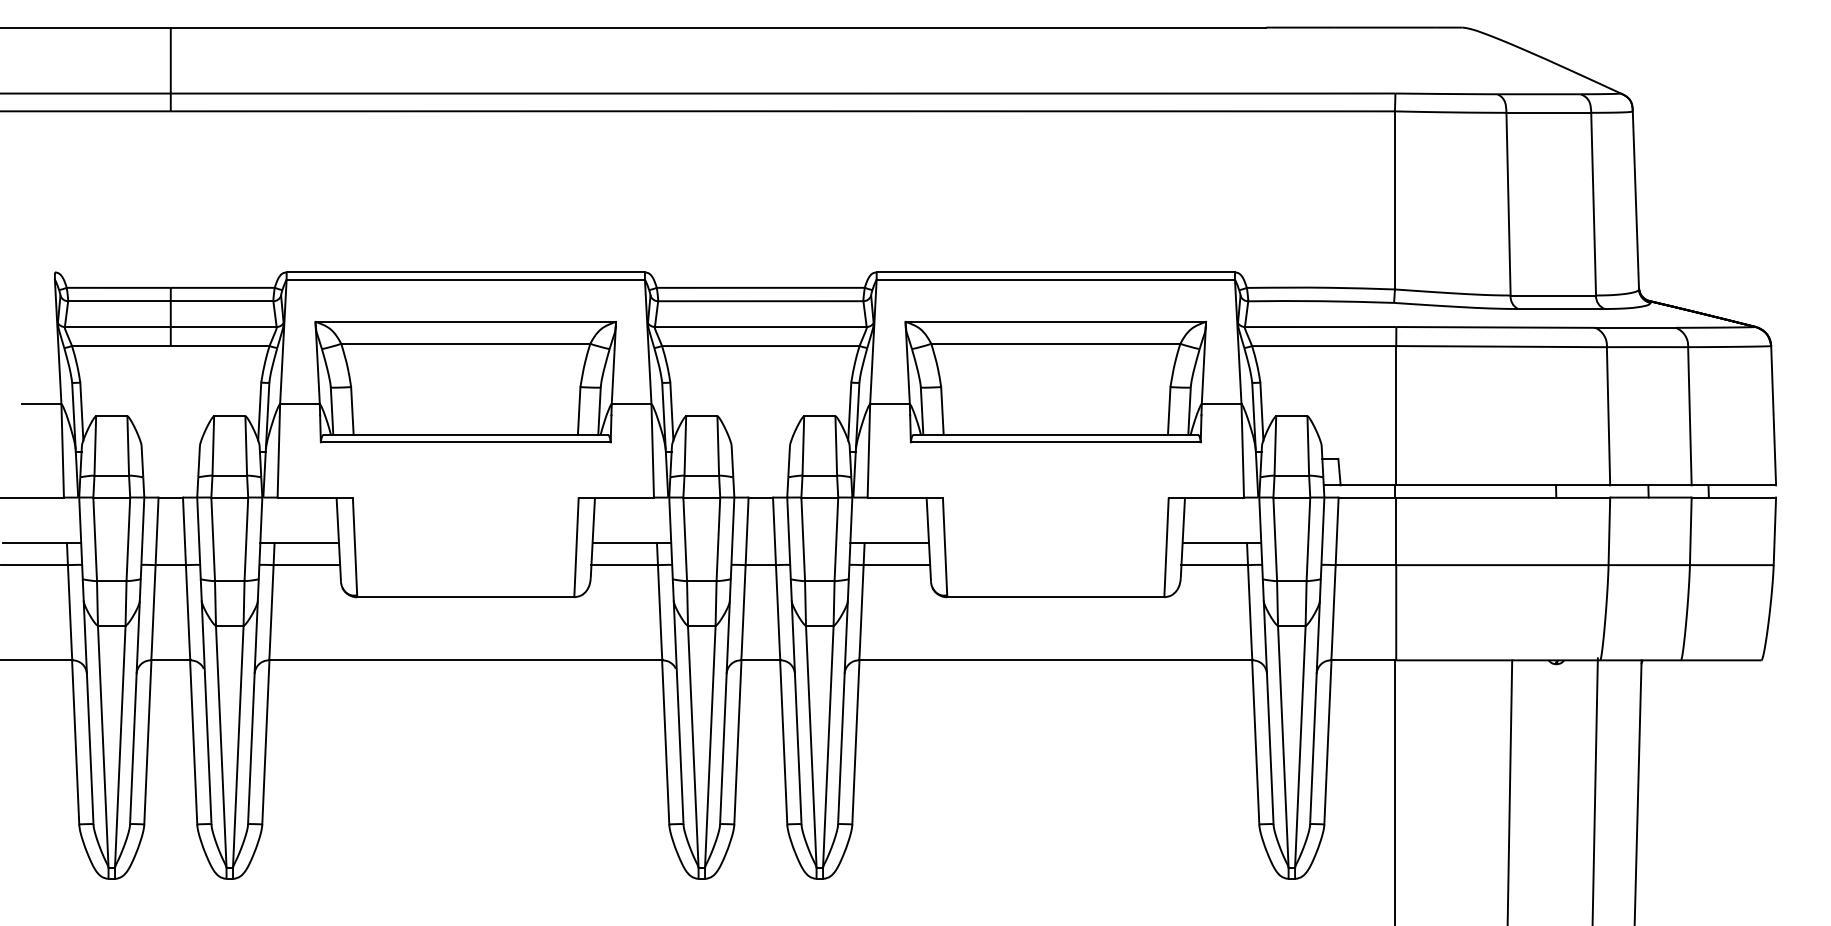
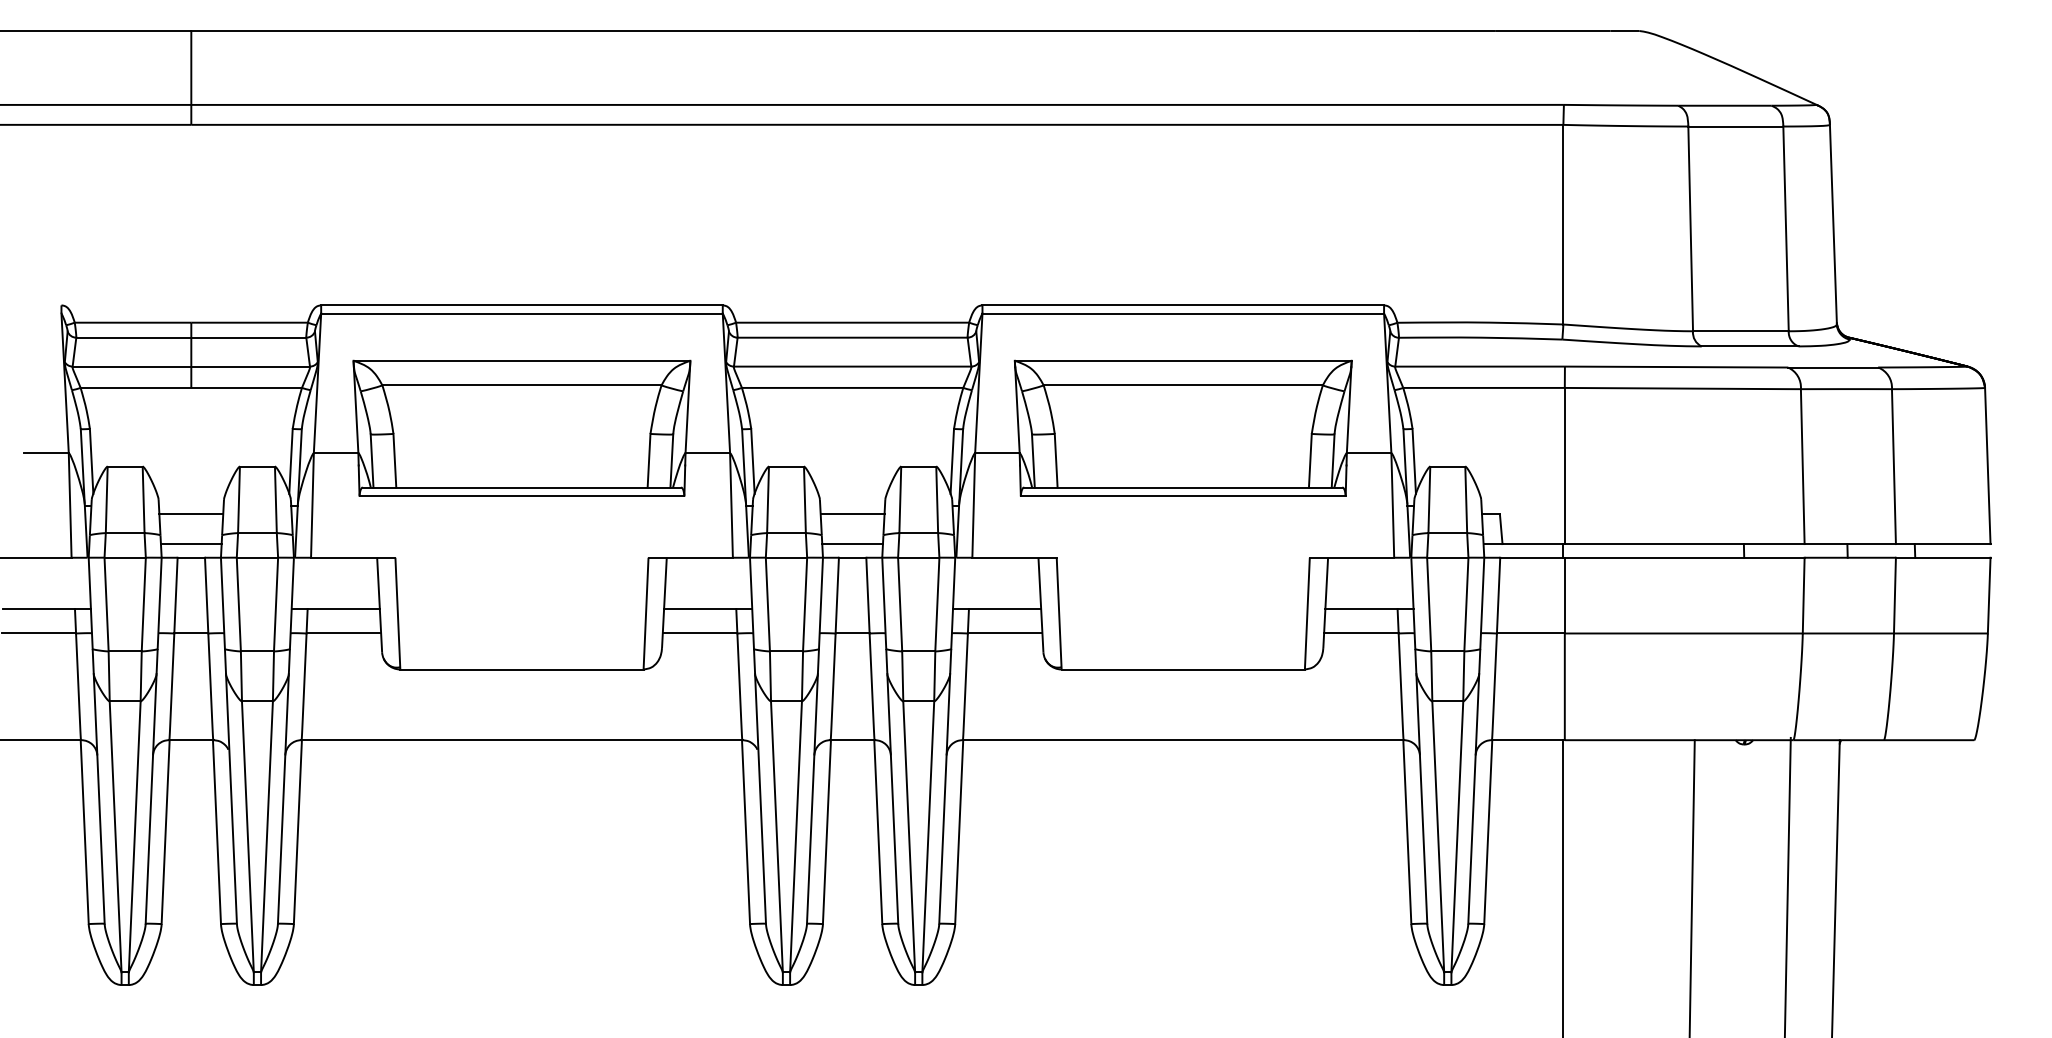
line: (170, 458) -> (191, 513), added
line: (760, 458) -> (852, 513), added
line: (170, 485) -> (191, 544), added
line: (760, 485) -> (852, 544), added

